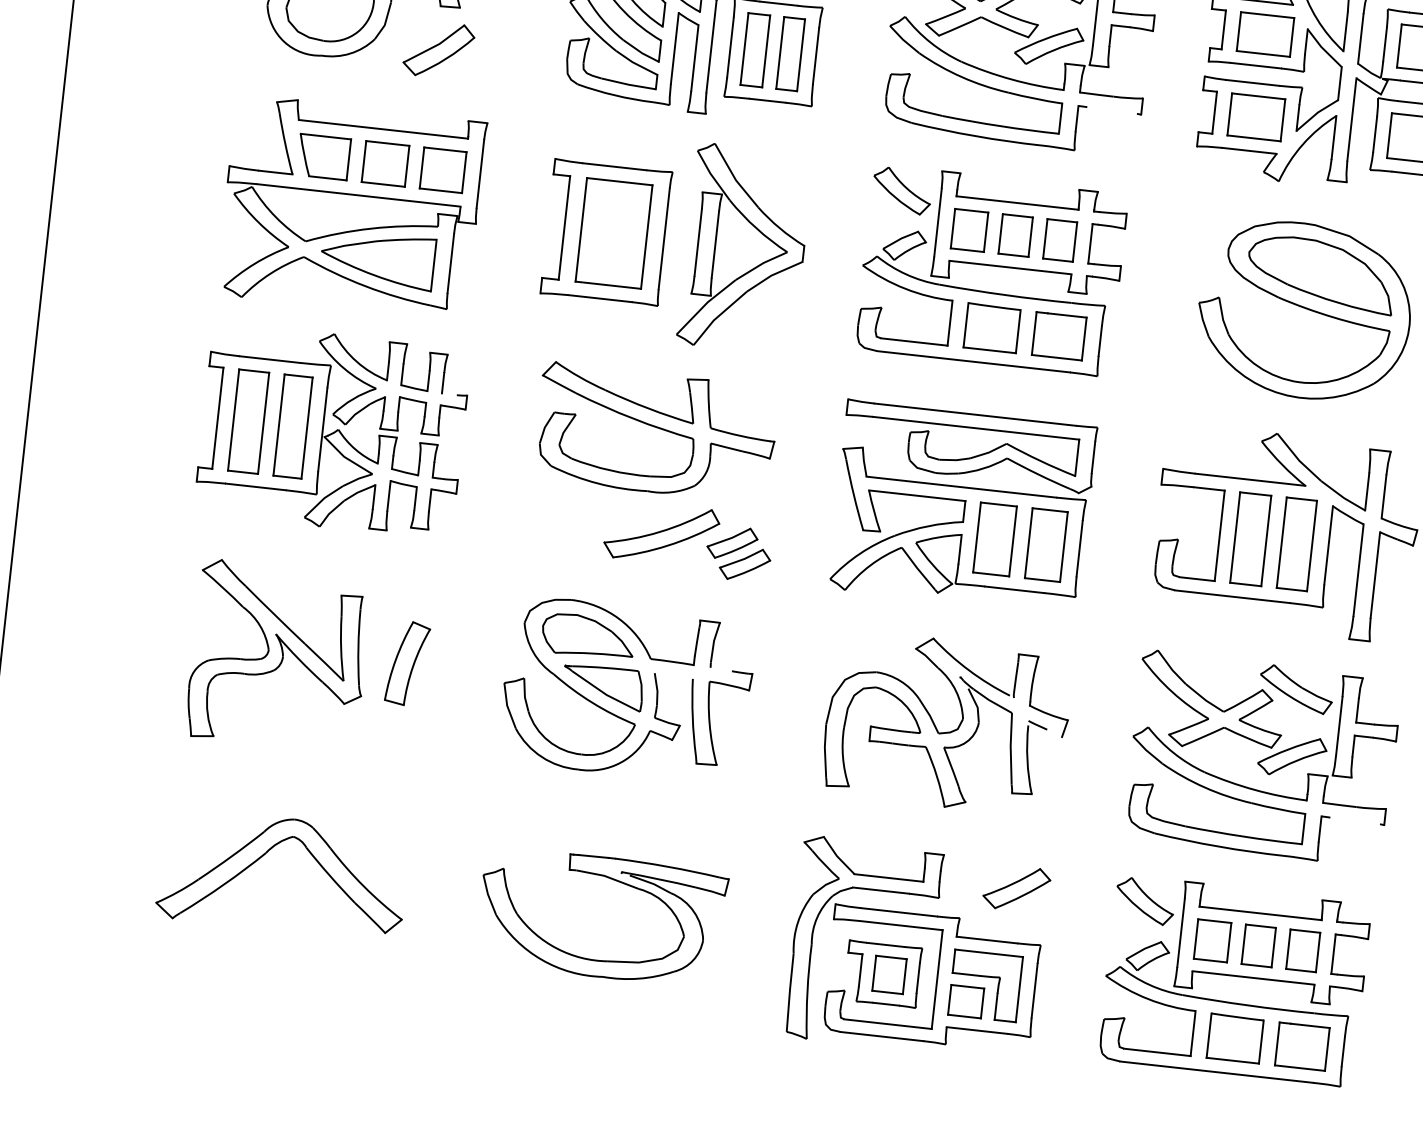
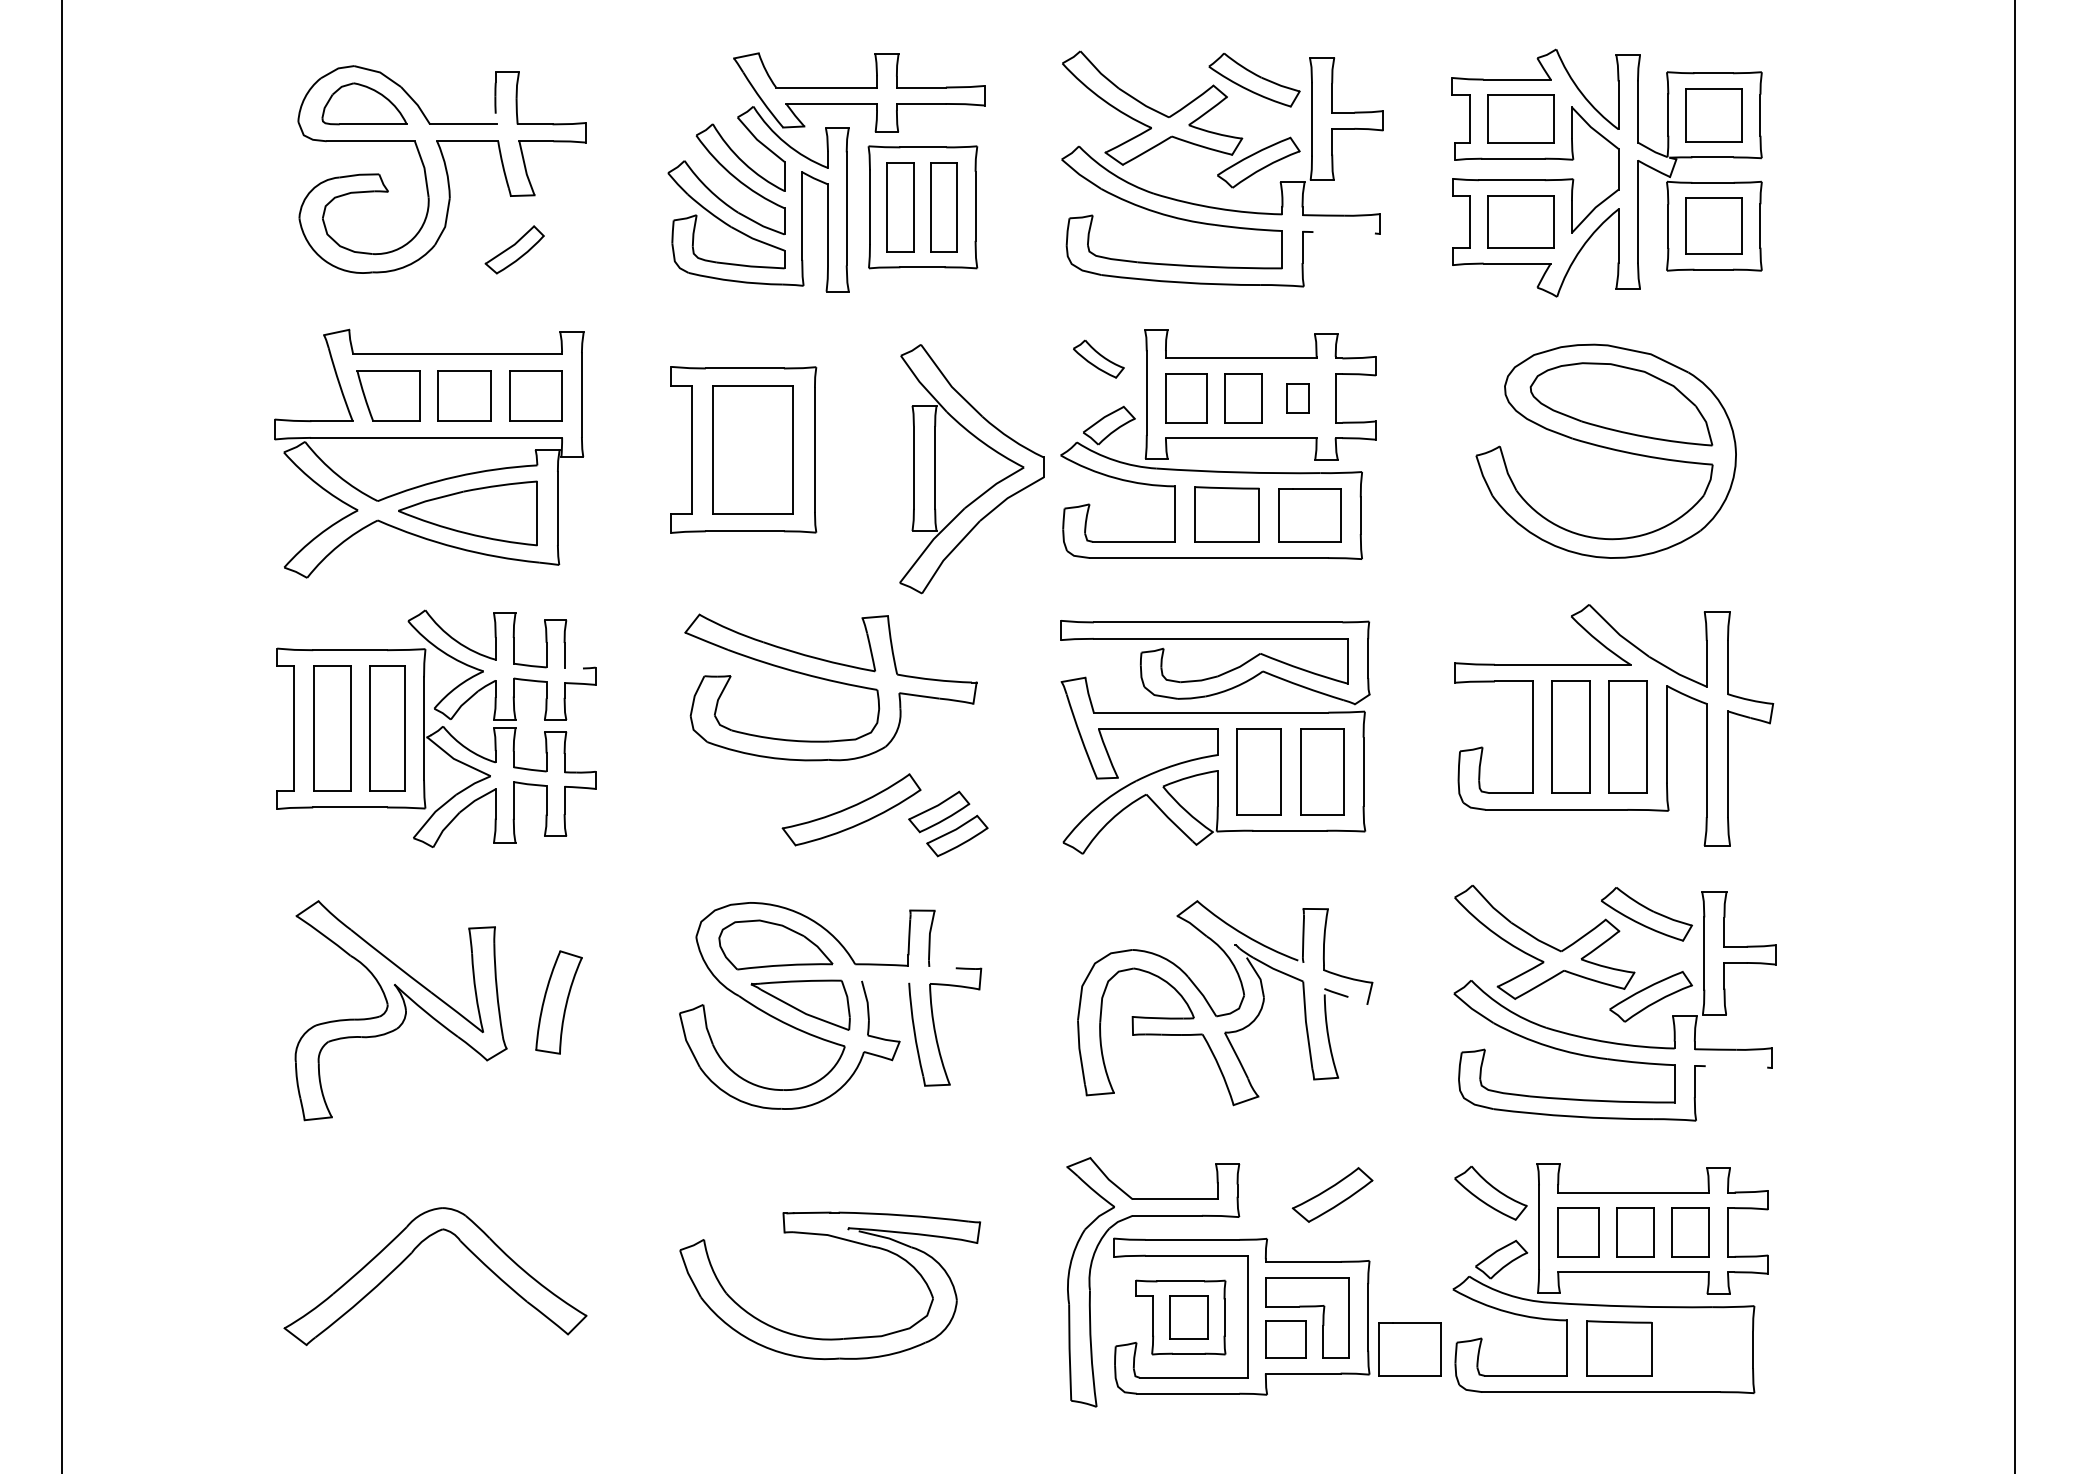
part: (438, 49) -> (514, 249), size x0.7
part: (901, 190) -> (1098, 358), size x0.7
part: (1060, 240) -> (1298, 398), size x0.6
part: (756, 266) -> (988, 488), moved
part: (1301, 1046) -> (1409, 1349), moved

